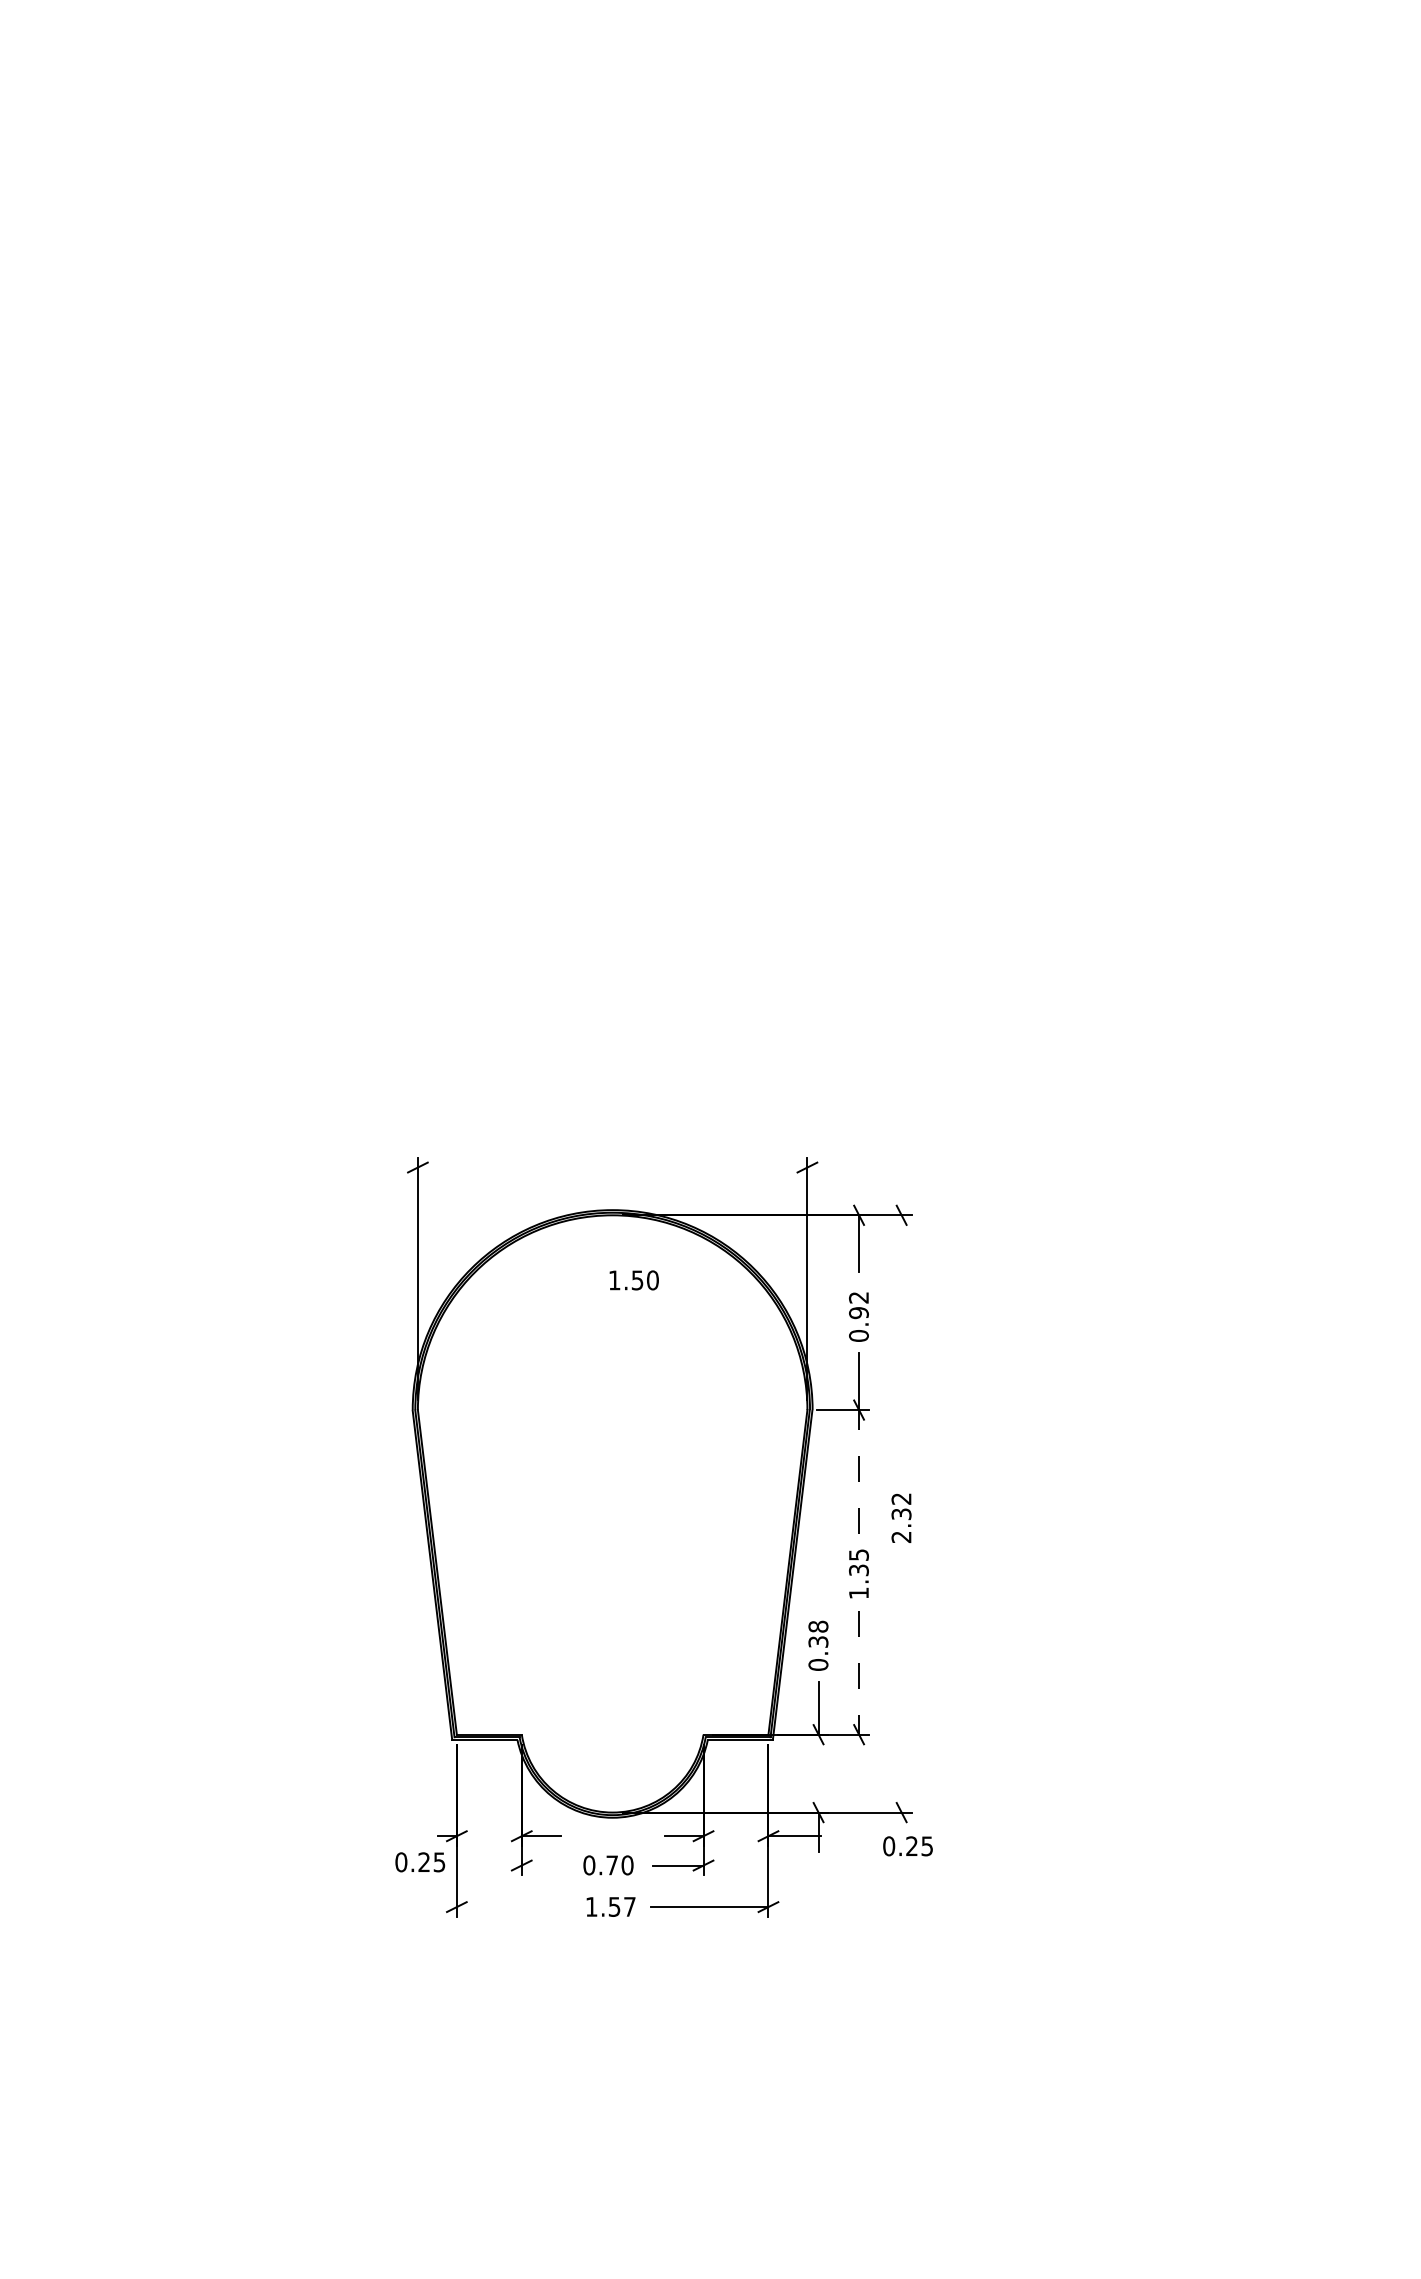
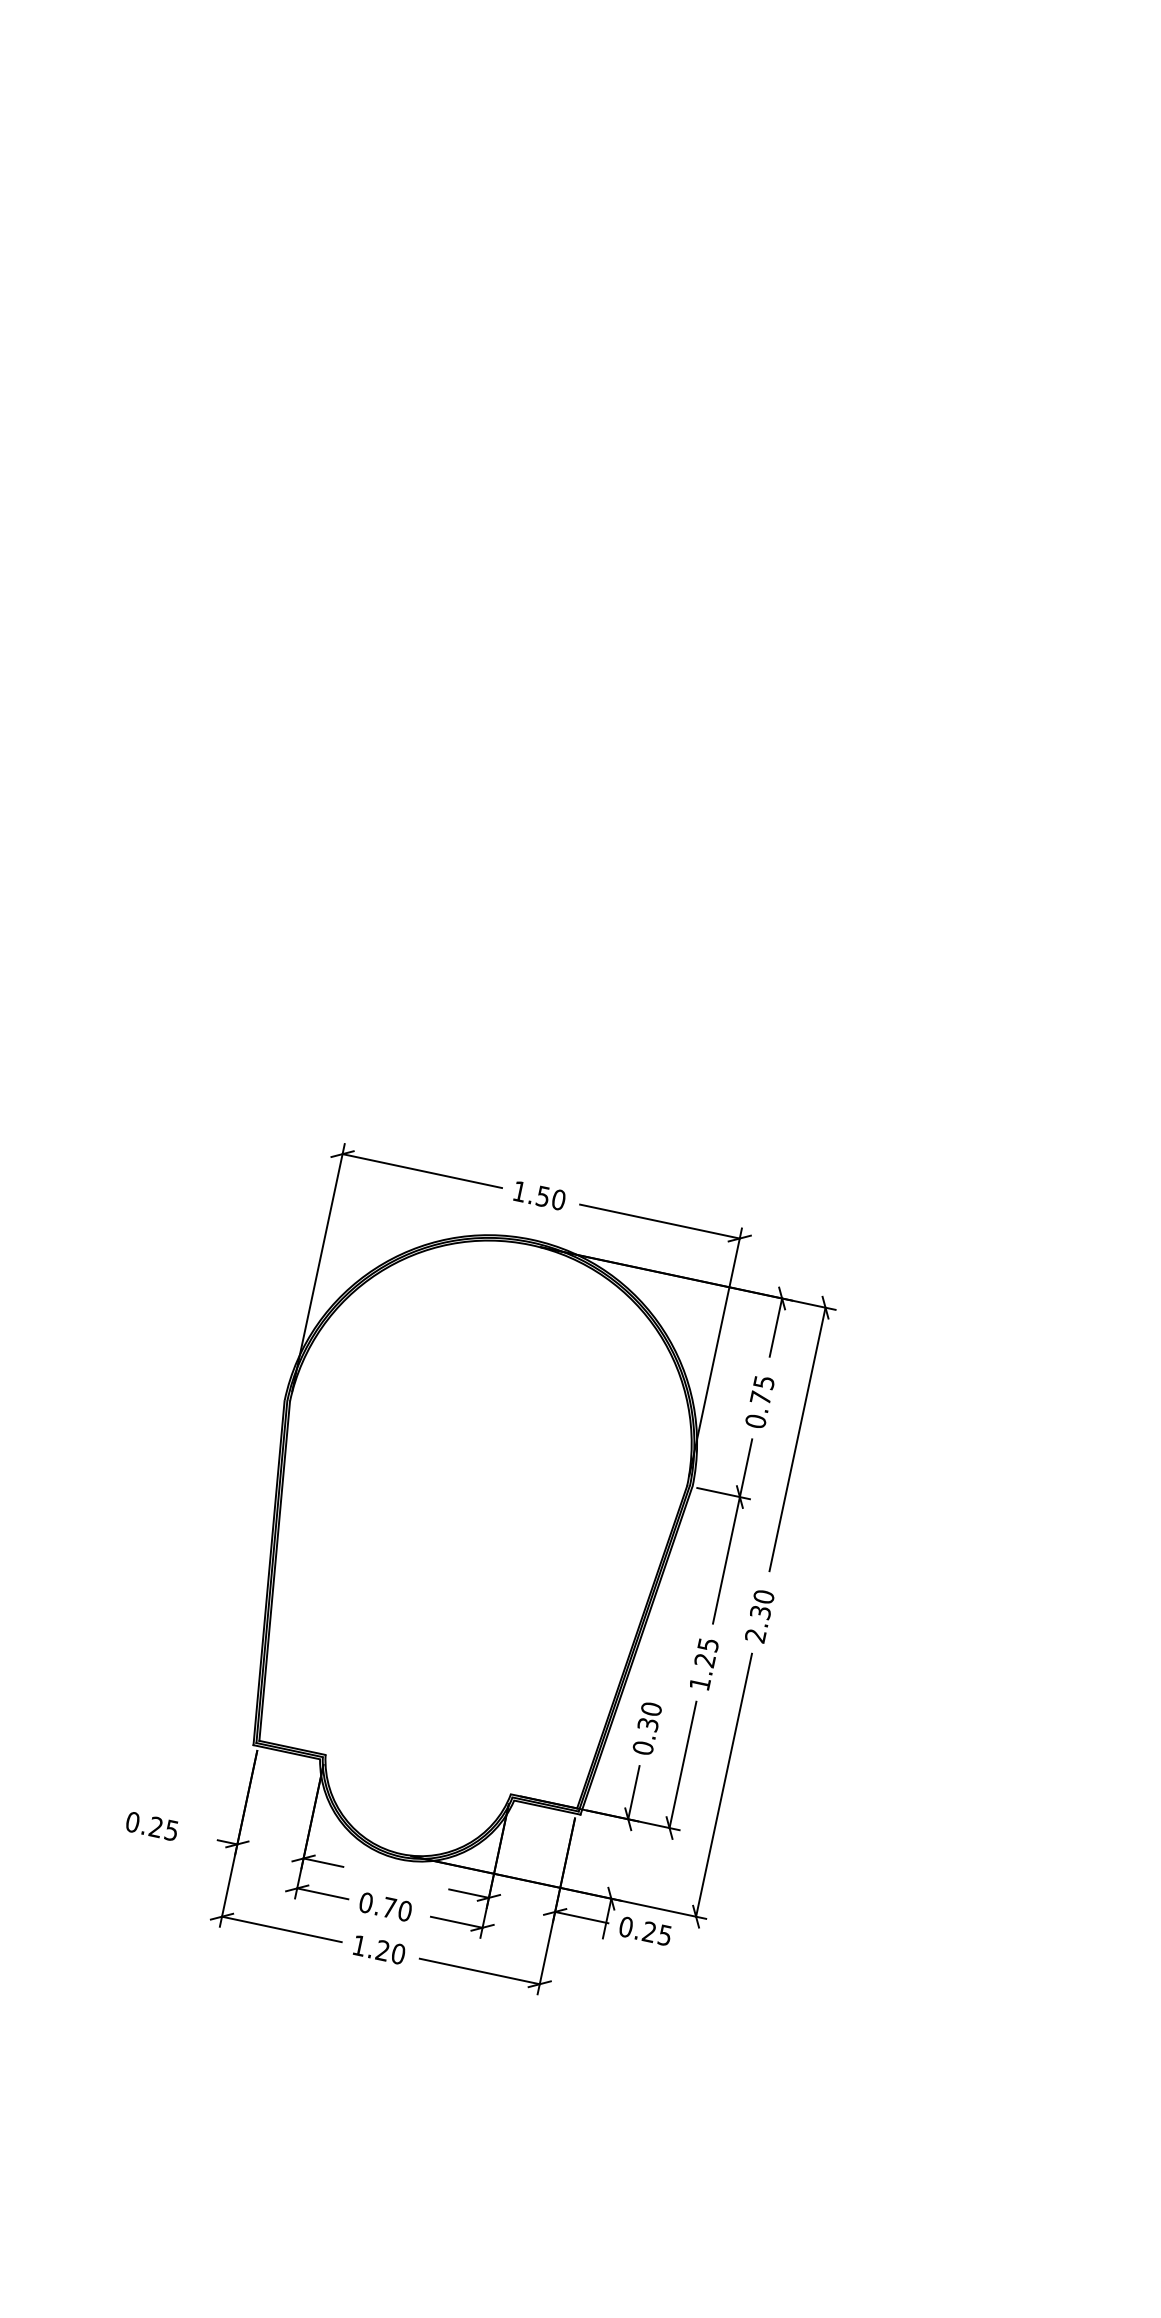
line: (495, 1167) -> (421, 1170), added
line: (728, 1167) -> (659, 1221), added
text: (633, 1280) -> (538, 1195), moved
text: (858, 1305) -> (761, 1390), 0.92 -> 0.75
line: (901, 1344) -> (797, 1439), added
line: (859, 1471) -> (727, 1559), dashed -> solid
text: (901, 1498) -> (763, 1596), 2.32 -> 2.30
text: (858, 1570) -> (704, 1660), 1.35 -> 1.25
text: (818, 1626) -> (651, 1708), 0.38 -> 0.30
line: (859, 1672) -> (683, 1764), dashed -> solid
line: (901, 1683) -> (723, 1785), added
text: (907, 1846) -> (644, 1931), moved
text: (420, 1862) -> (152, 1826), moved
line: (546, 1865) -> (322, 1893), added
text: (621, 1906) -> (390, 1951), 1.57 -> 1.20
line: (515, 1907) -> (281, 1929), added

